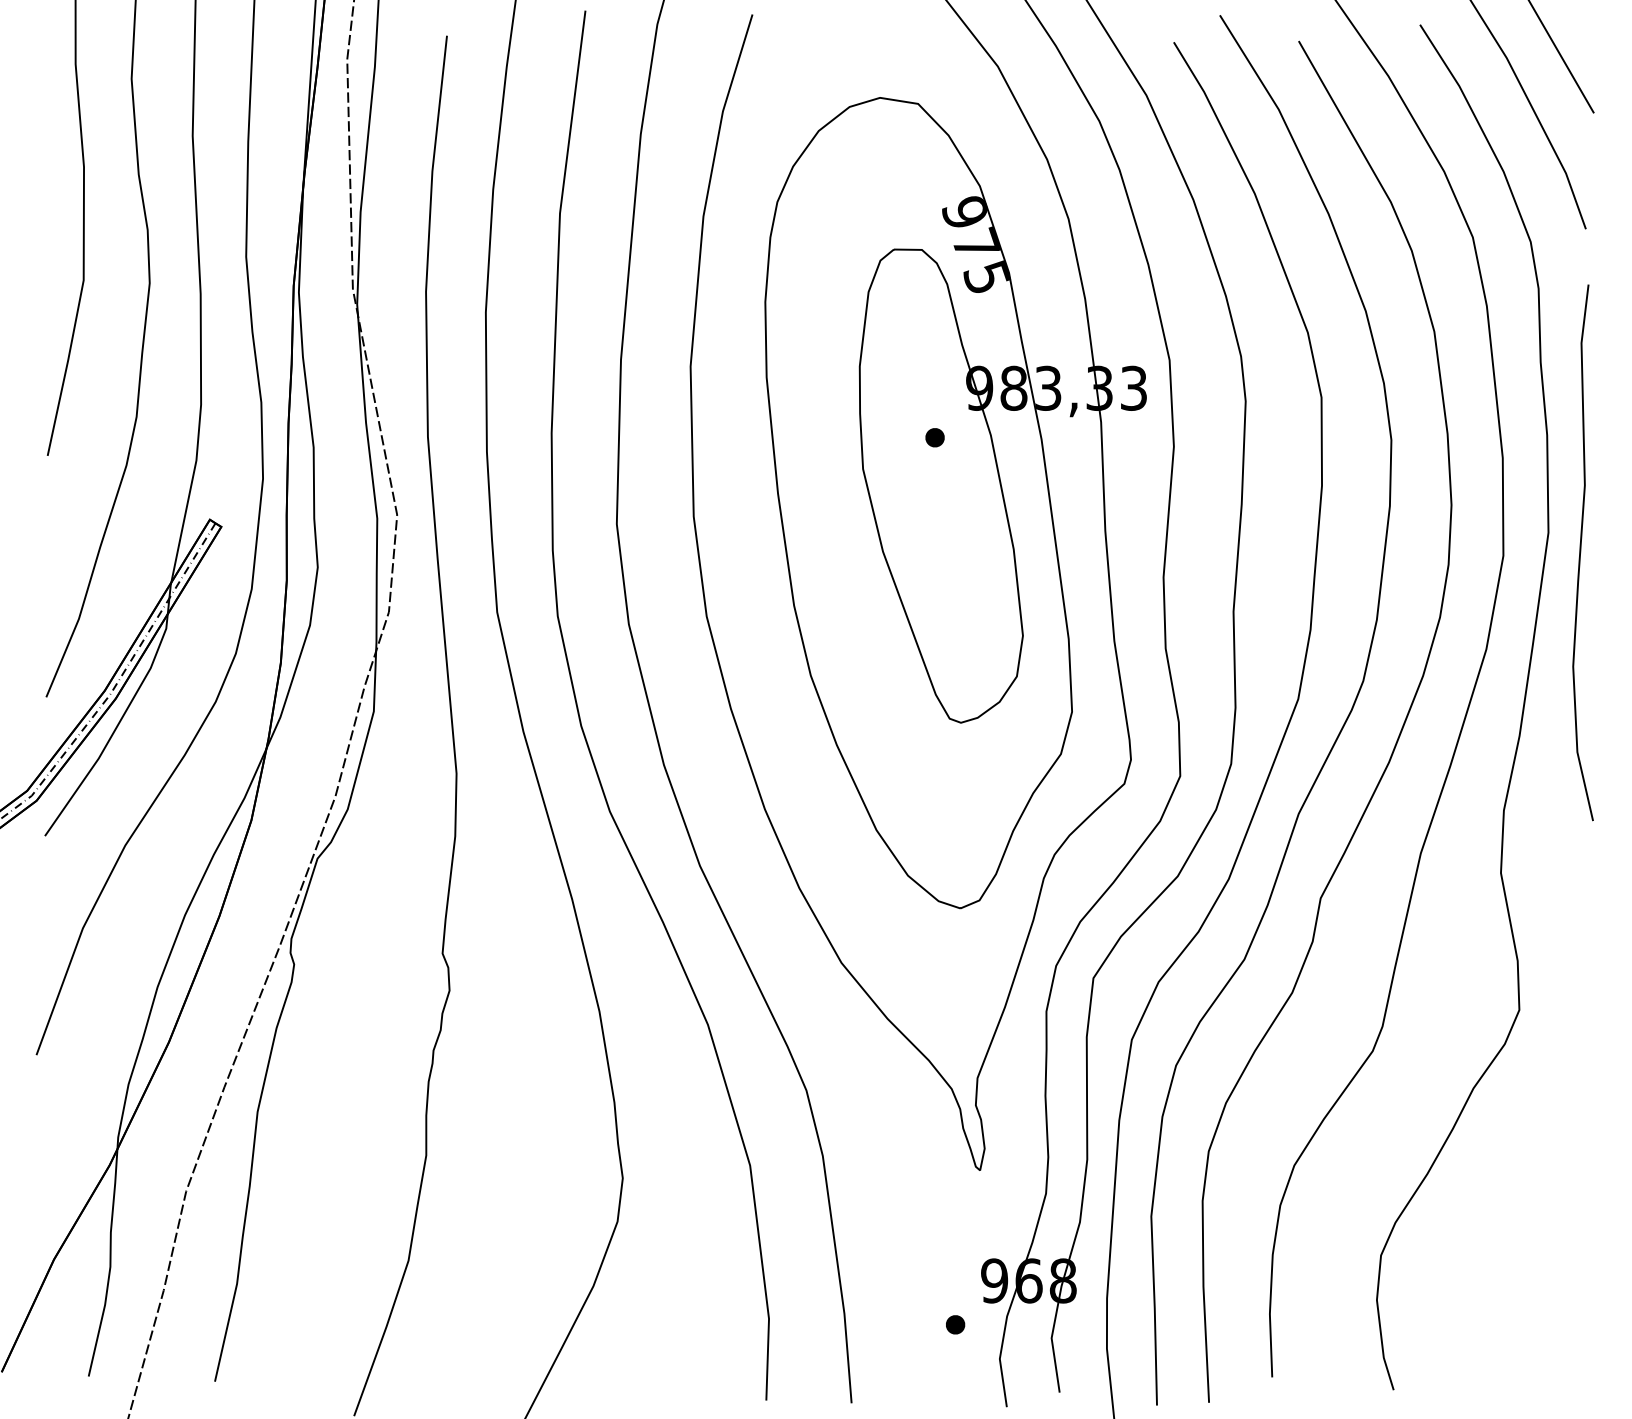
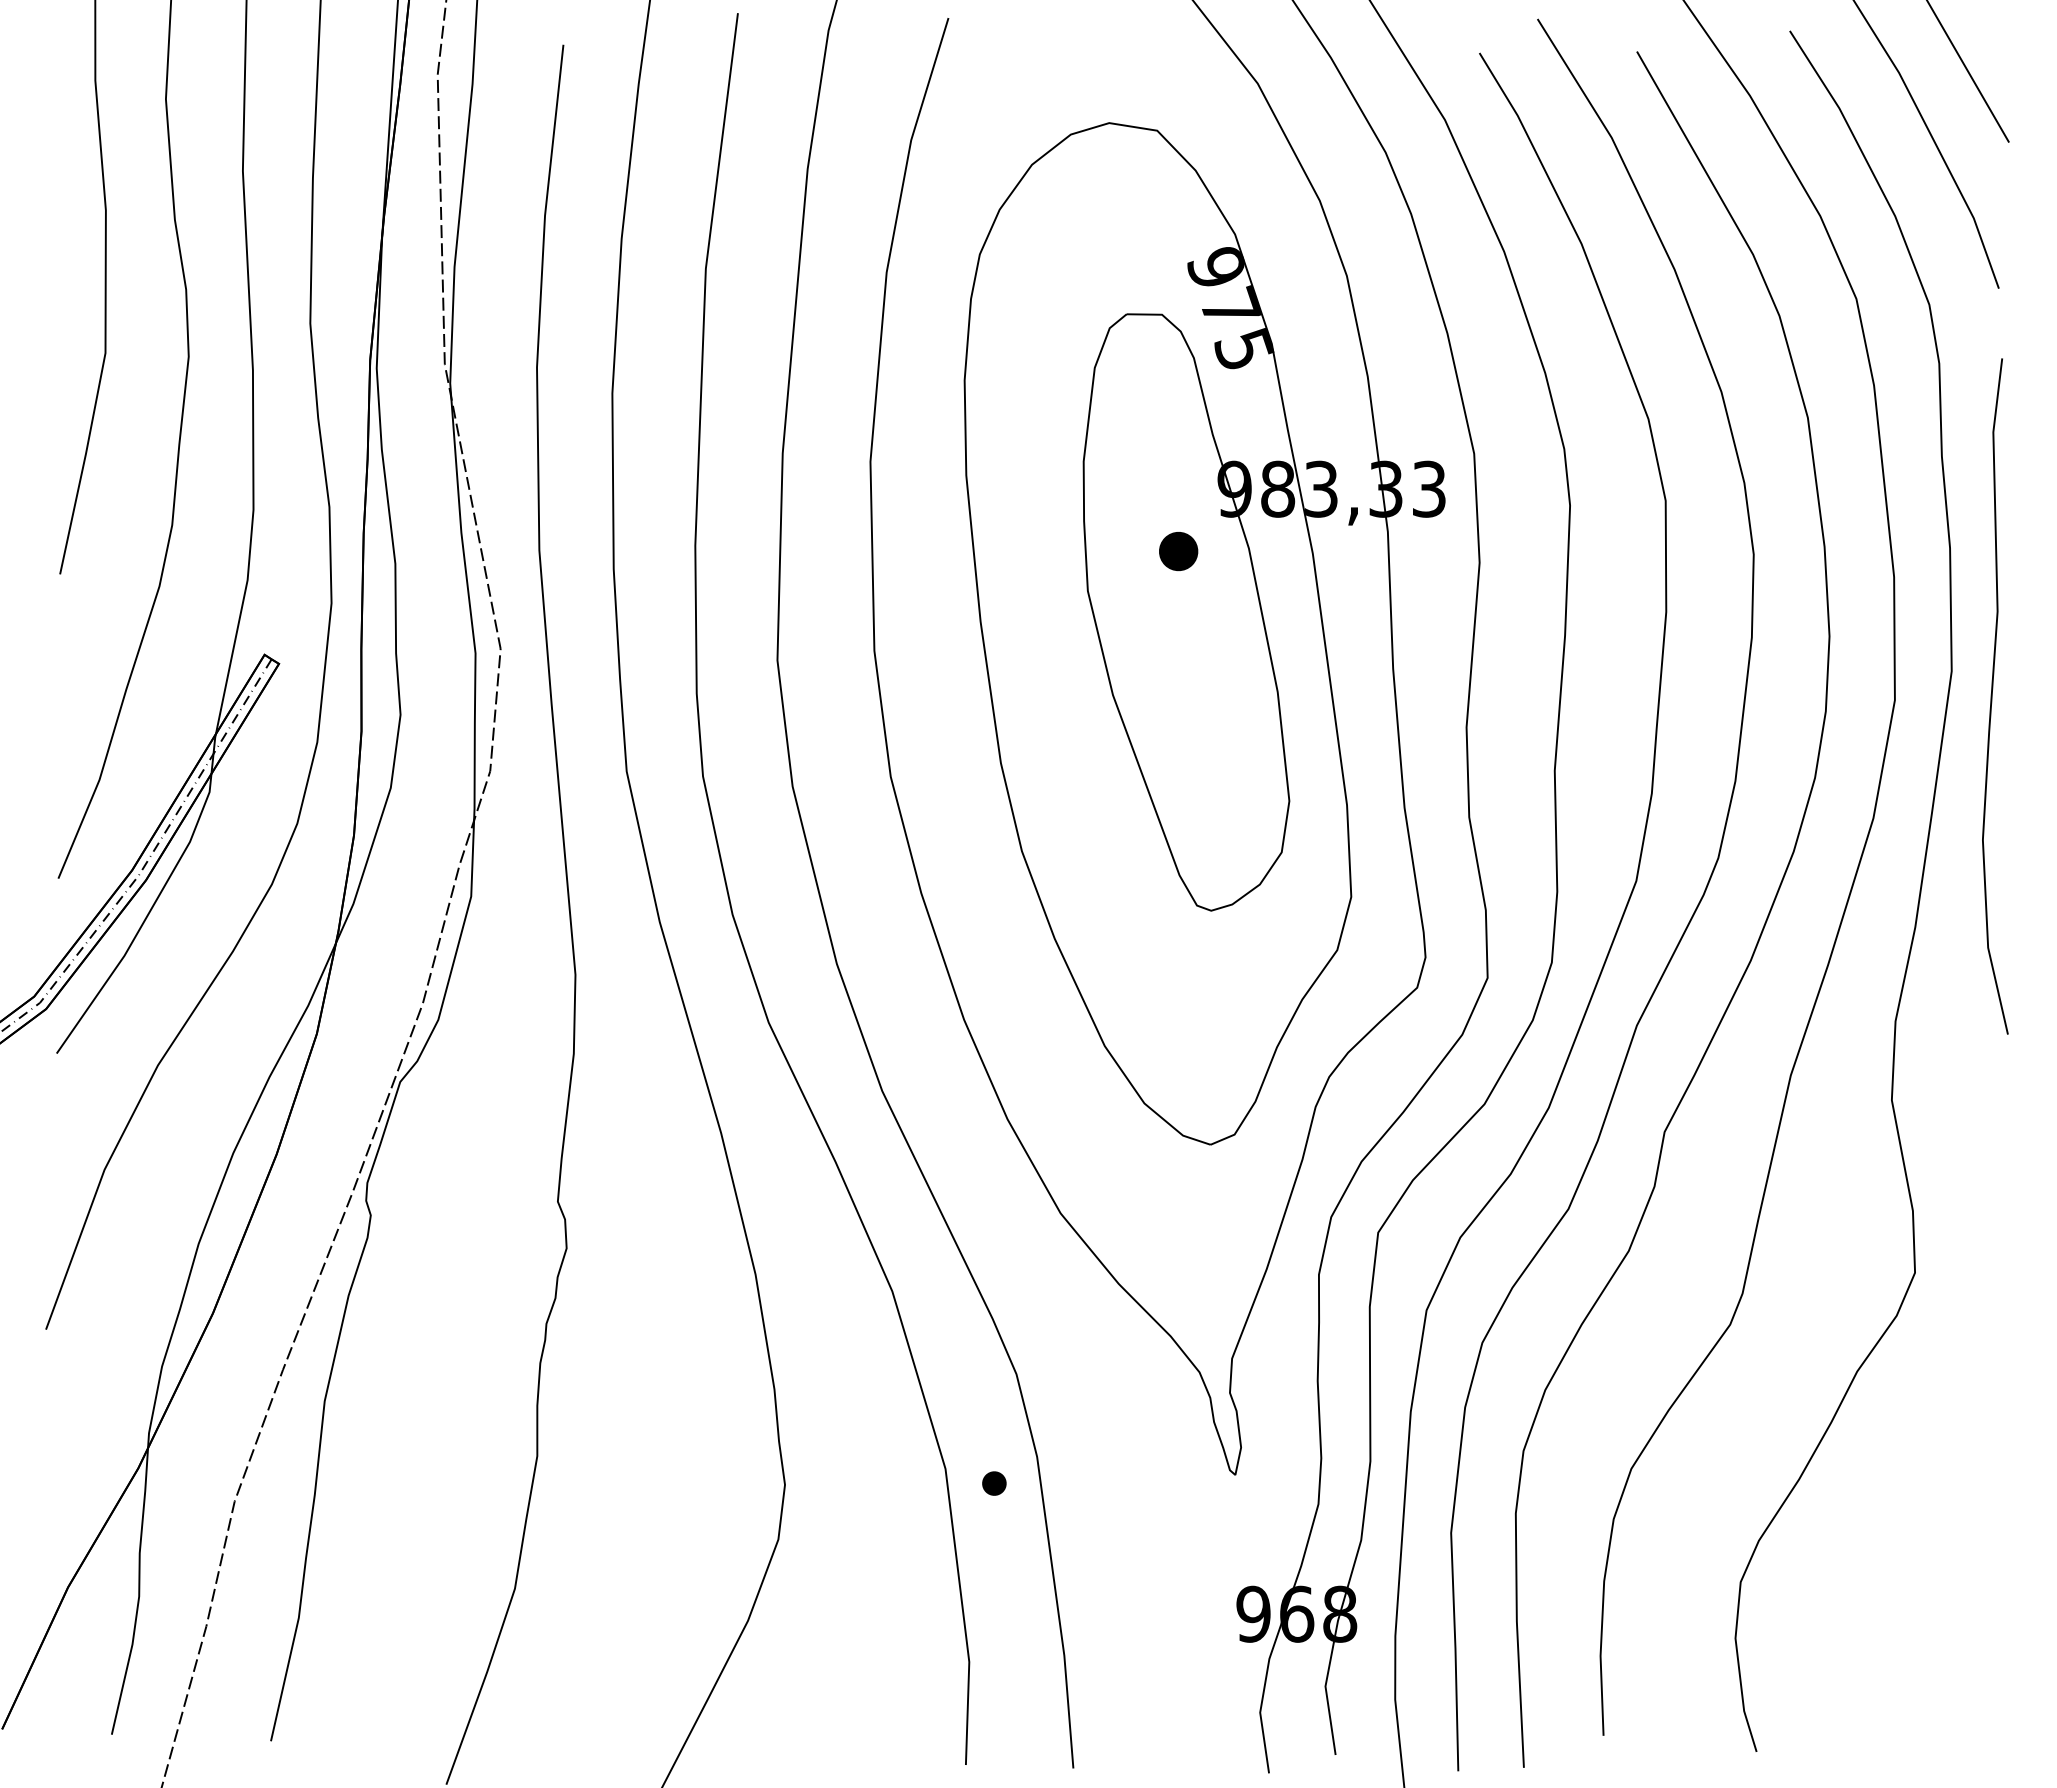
part: (935, 437) -> (1178, 551), size x1.6
part: (955, 1324) -> (994, 1483), moved

